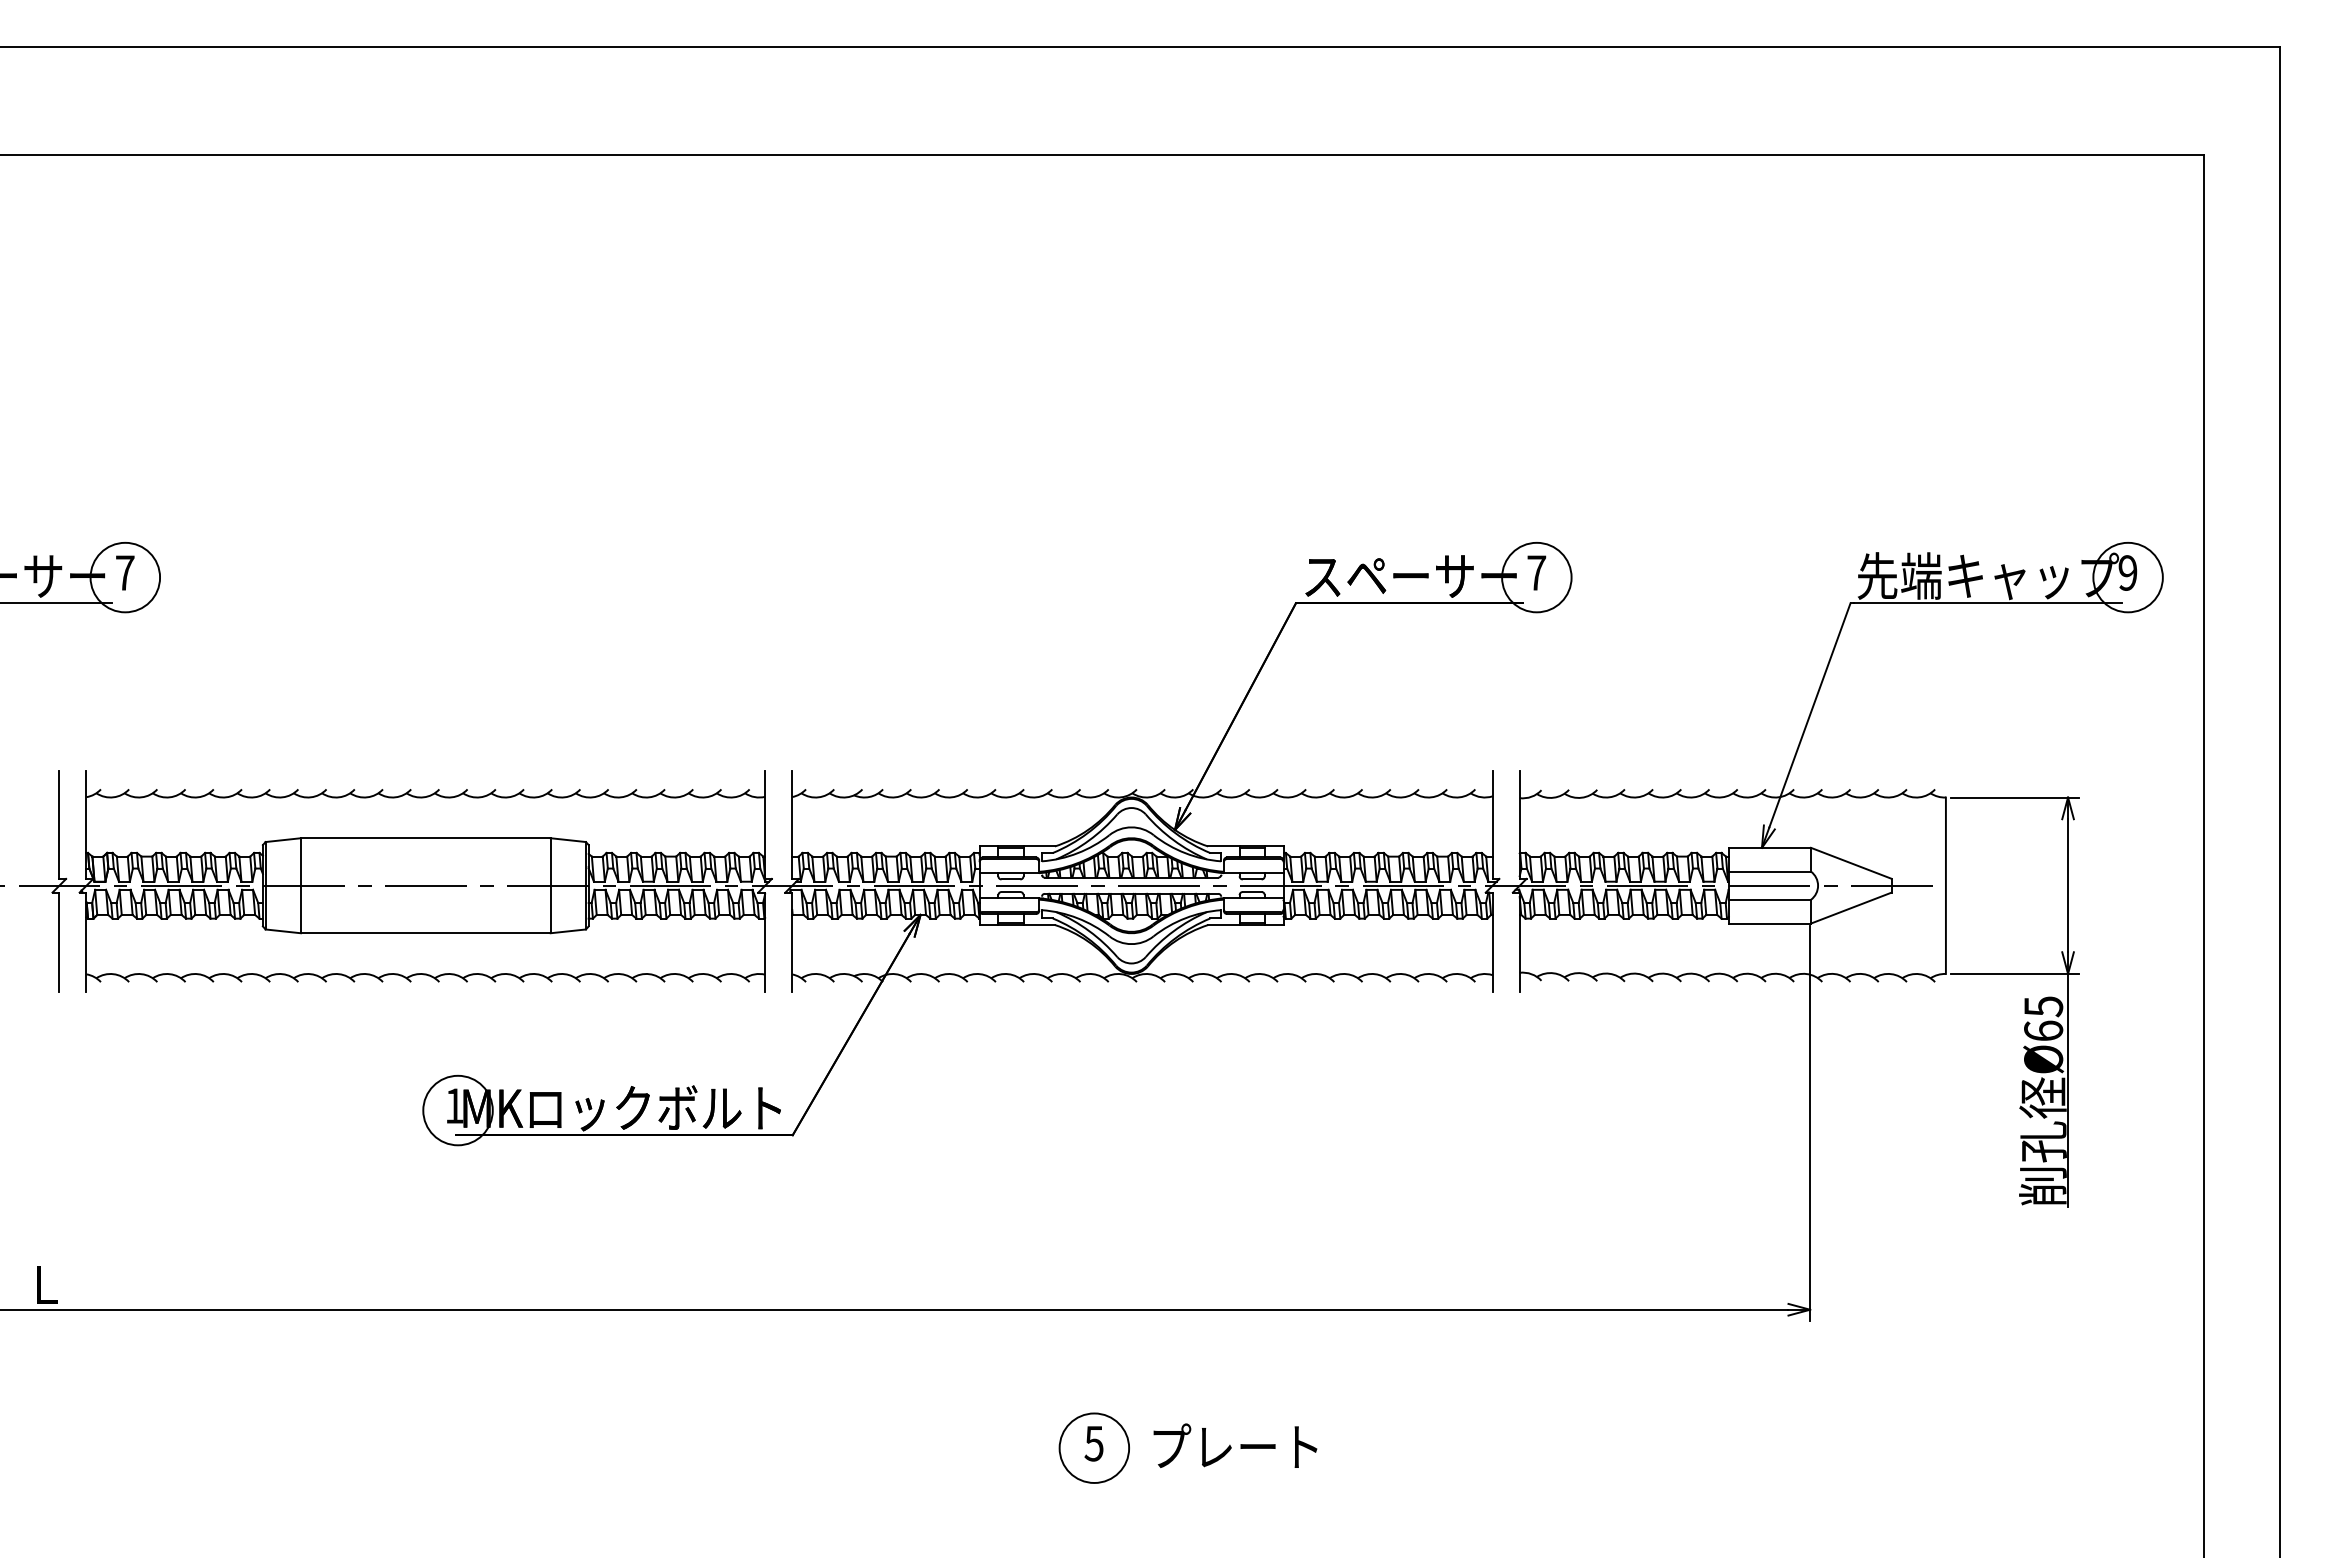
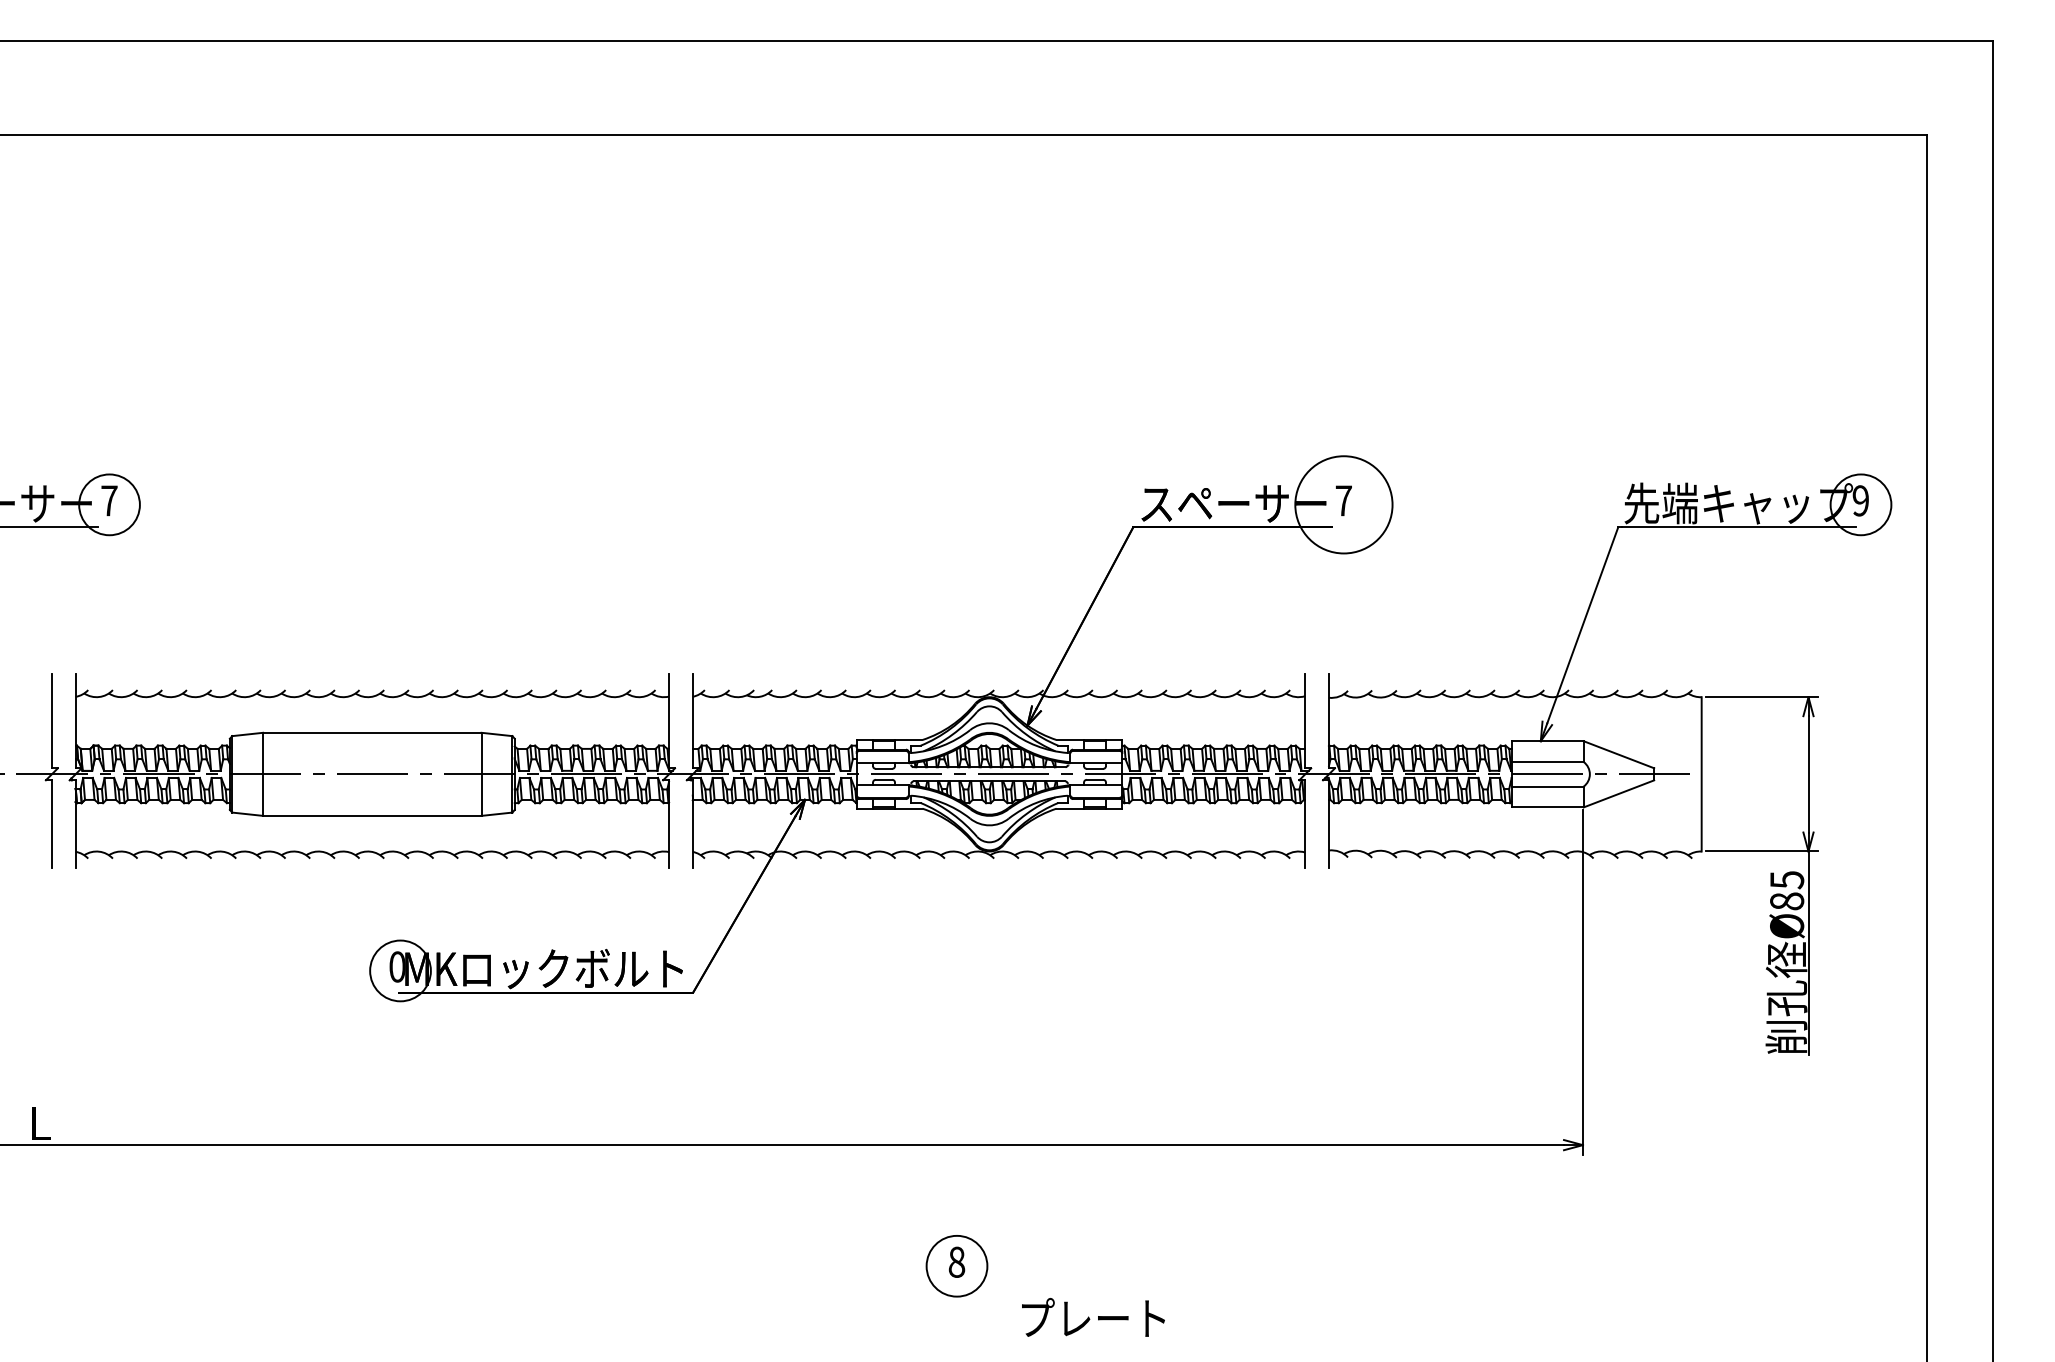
circle: (1536, 577) -> (1343, 504), size x1.6
text: (2043, 1030) -> (1787, 900), Ø65 -> Ø85
text: (454, 1105) -> (397, 966), 1 -> 0
text: (1093, 1443) -> (956, 1262), 5 -> 8
text: (1235, 1445) -> (1093, 1317), moved

